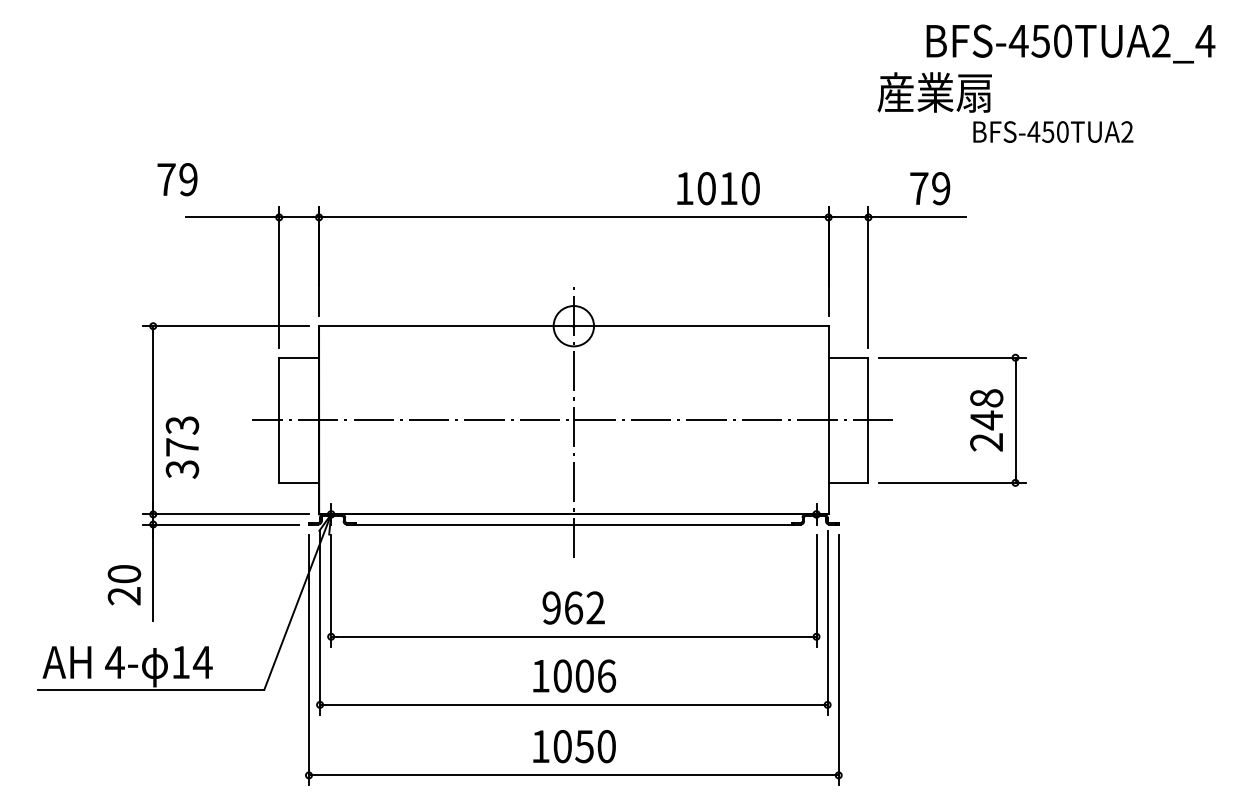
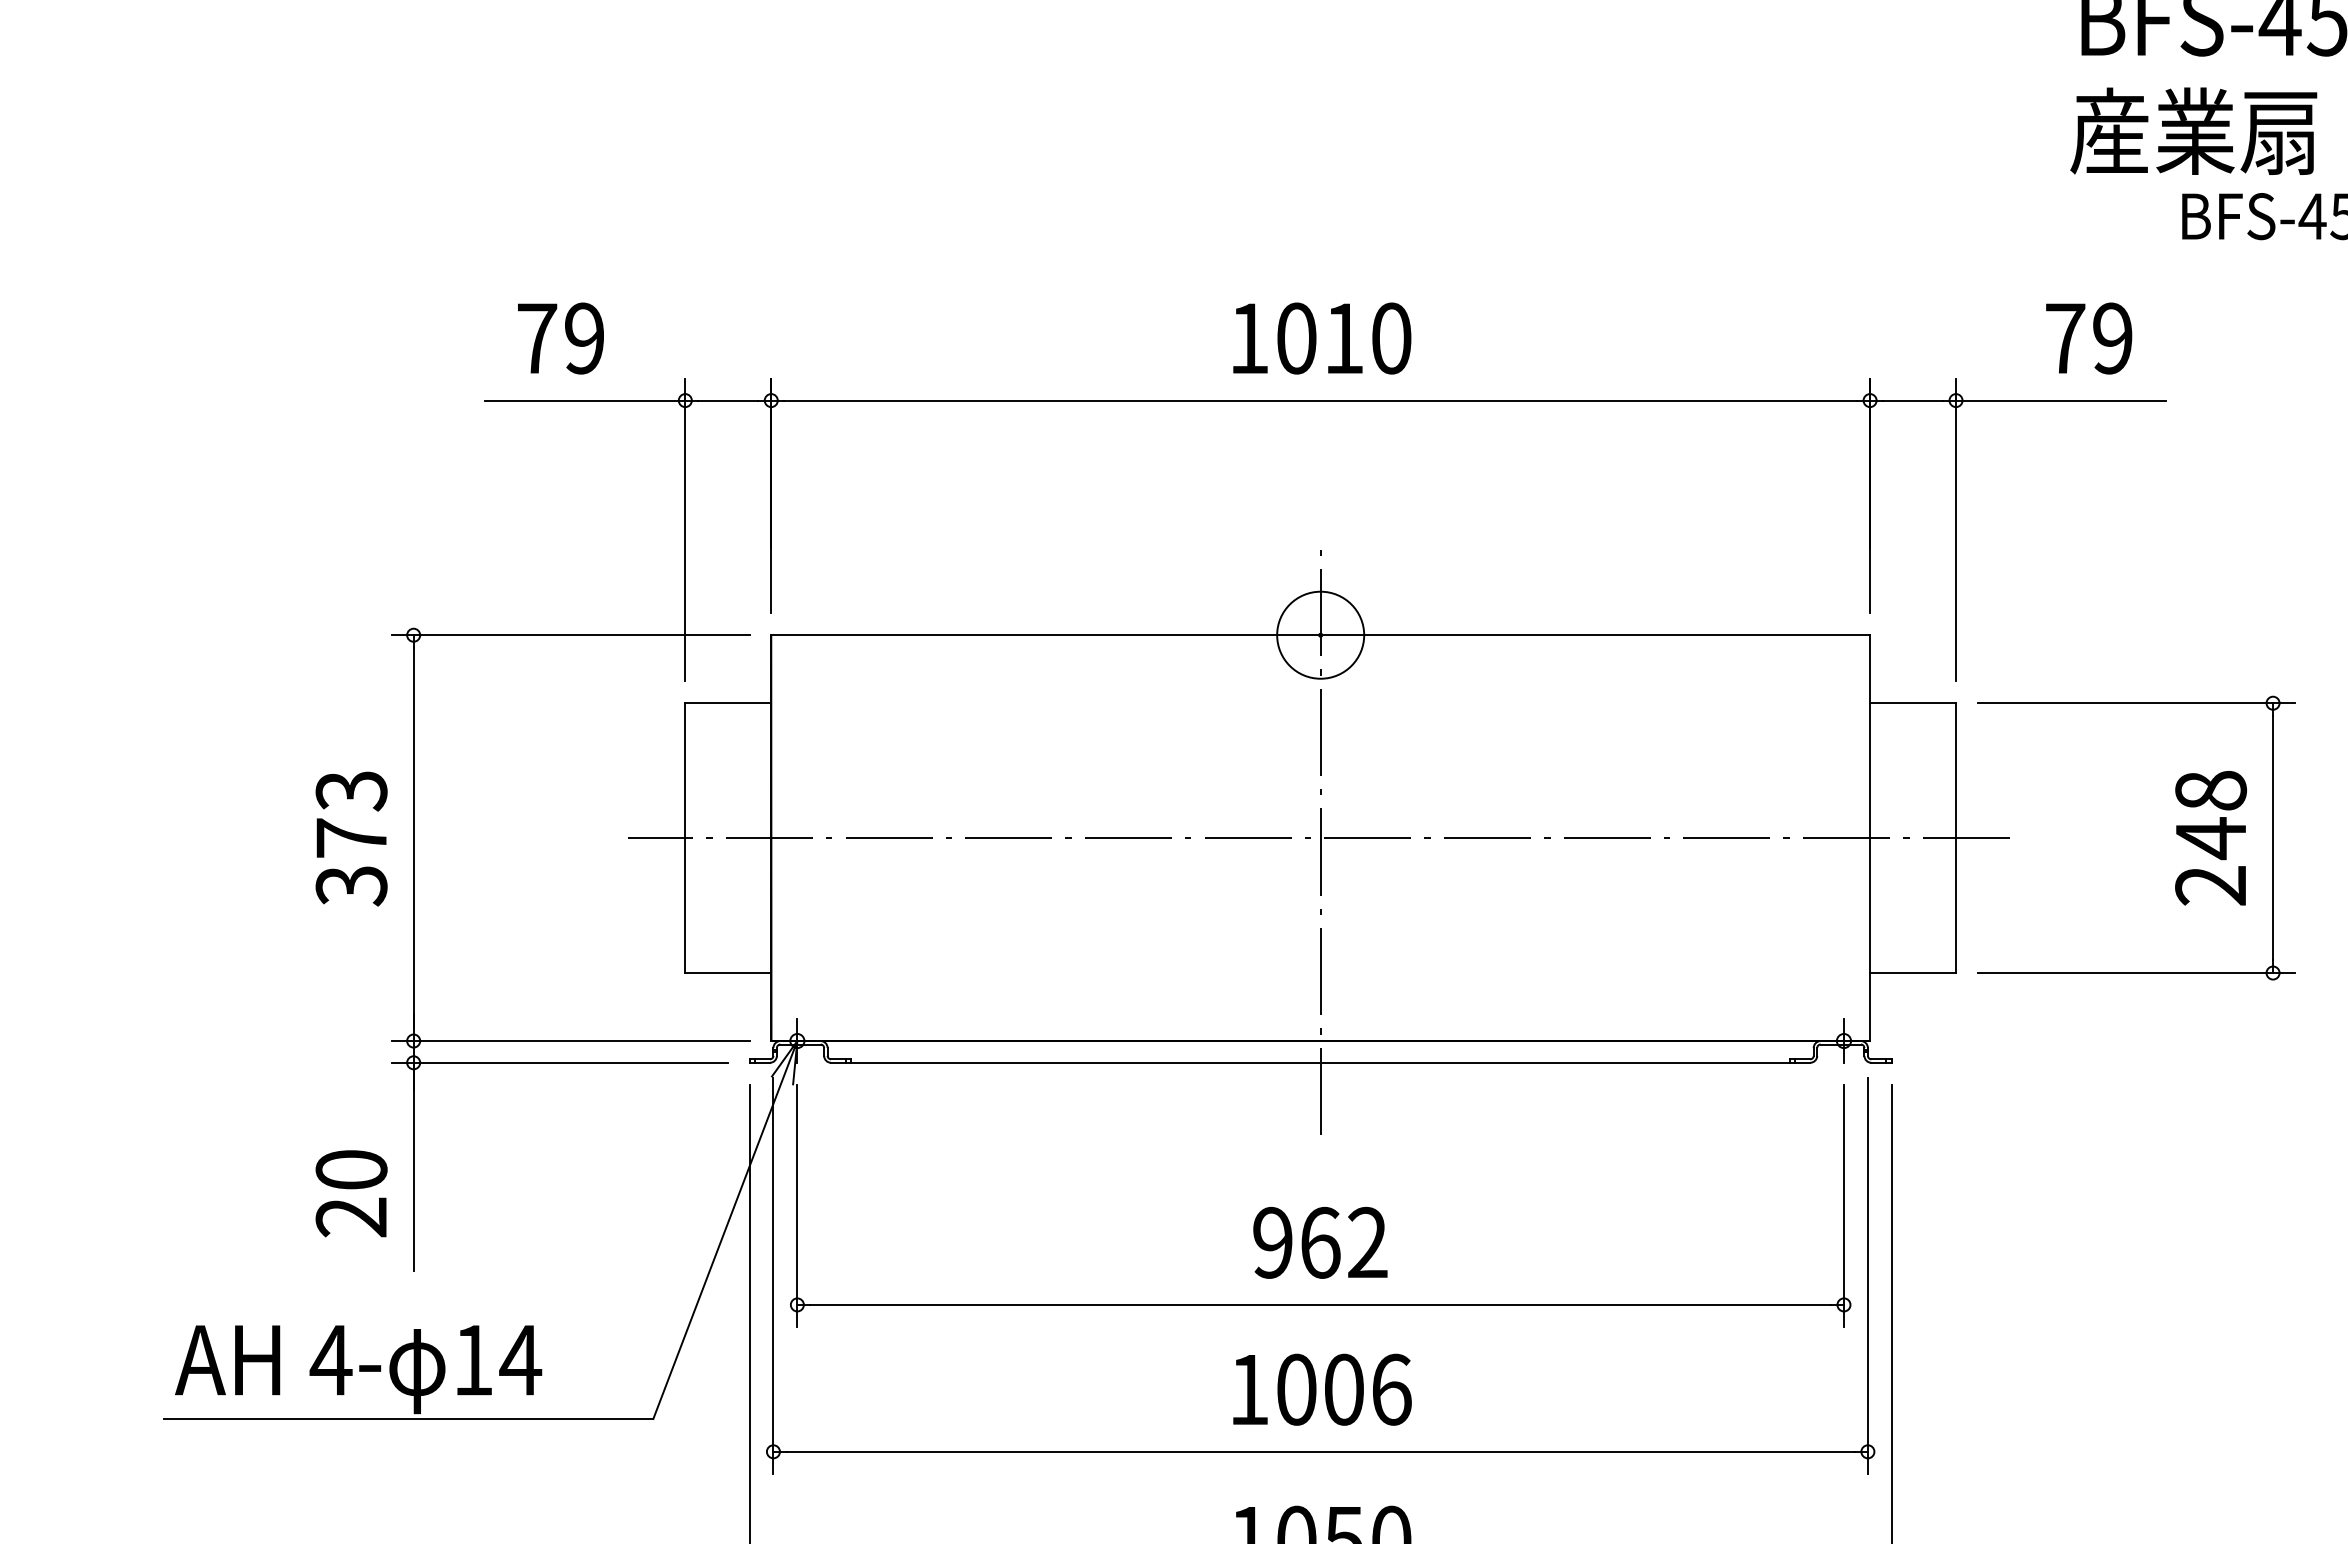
text: (934, 92) -> (2193, 131), moved
text: (177, 179) -> (560, 338), moved
text: (718, 188) -> (1322, 338), moved
text: (182, 447) -> (351, 838), moved

